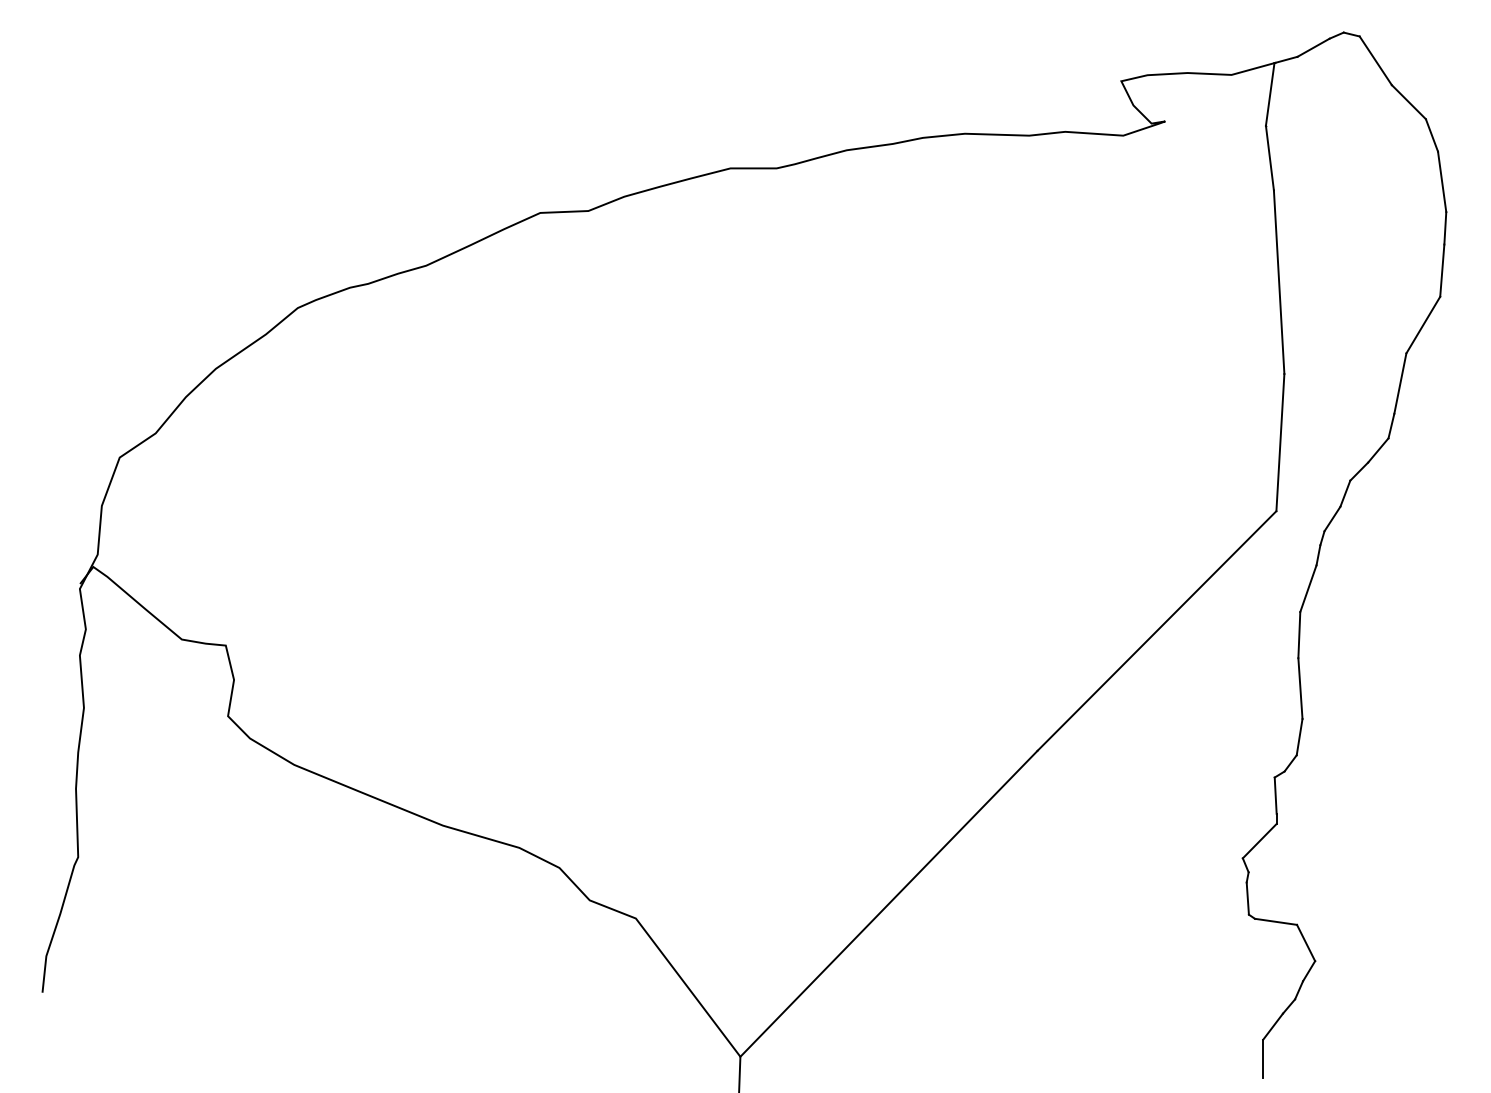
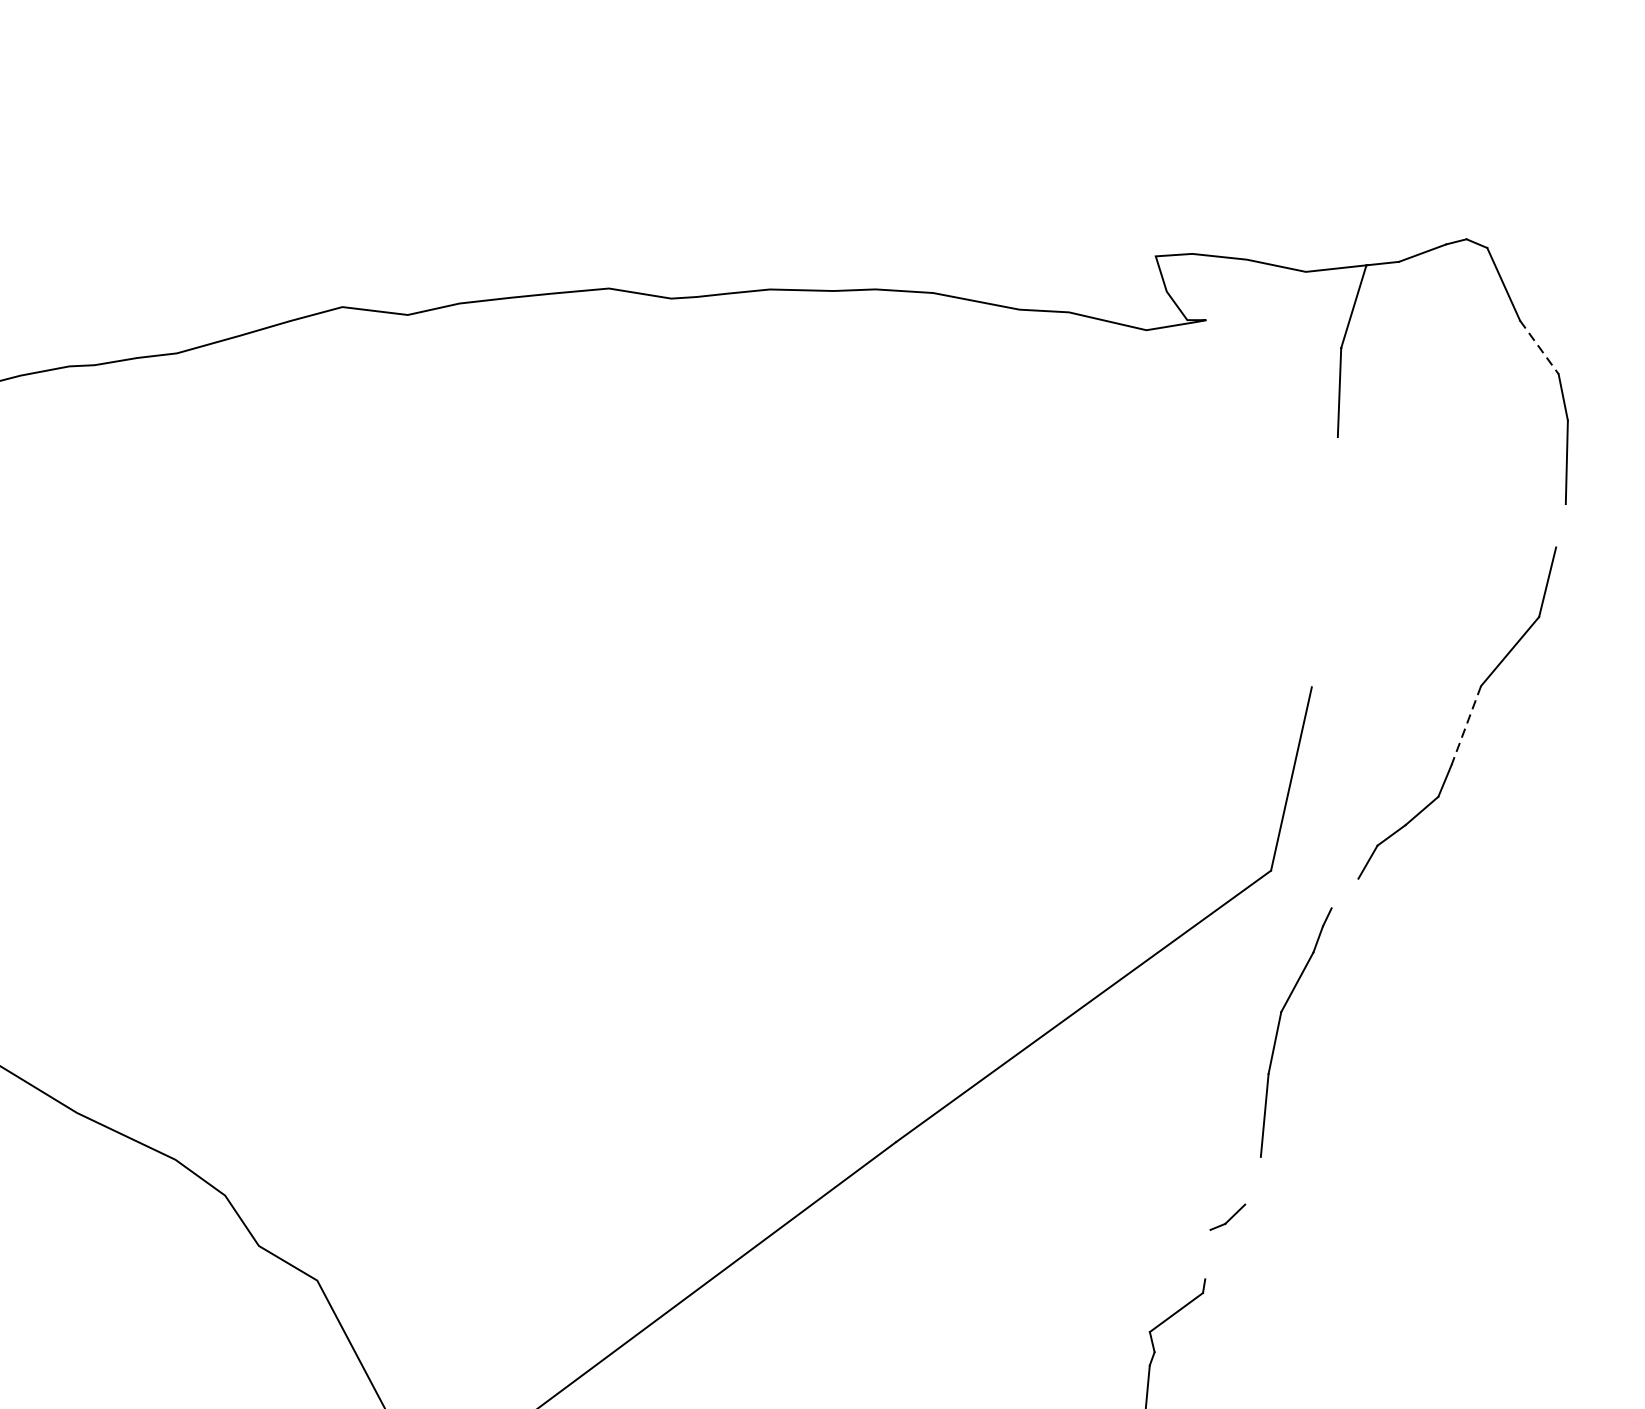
line: (1409, 102) -> (1540, 348), solid -> dashed
line: (1445, 228) -> (1561, 526), removed
line: (1278, 282) -> (1323, 562), removed
line: (1400, 383) -> (1466, 725), solid -> dashed
line: (1332, 518) -> (1345, 892), removed
line: (1299, 736) -> (1252, 1179), removed
line: (1275, 795) -> (1207, 1254), removed

